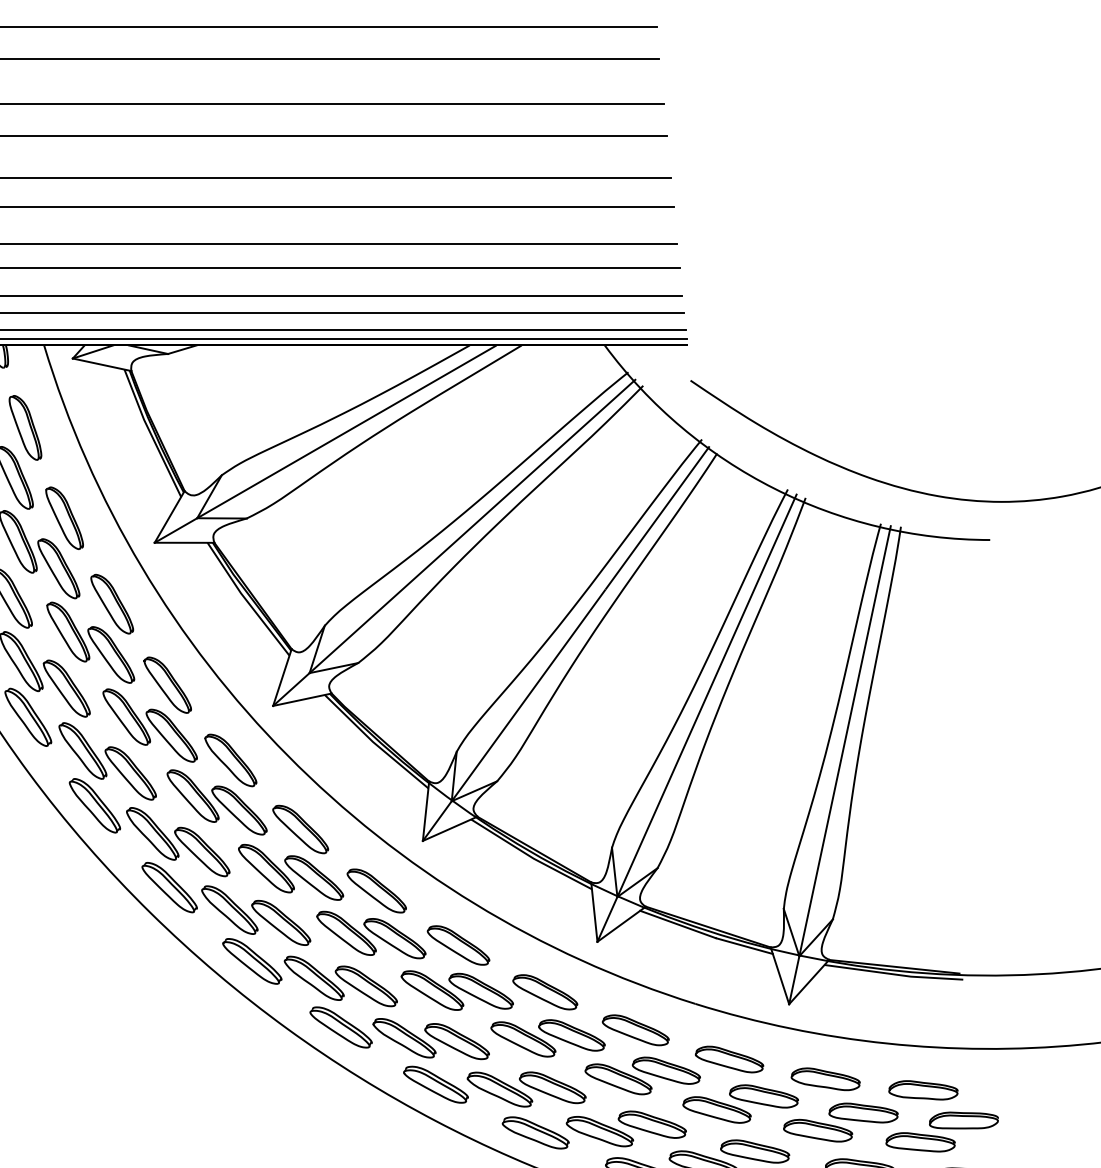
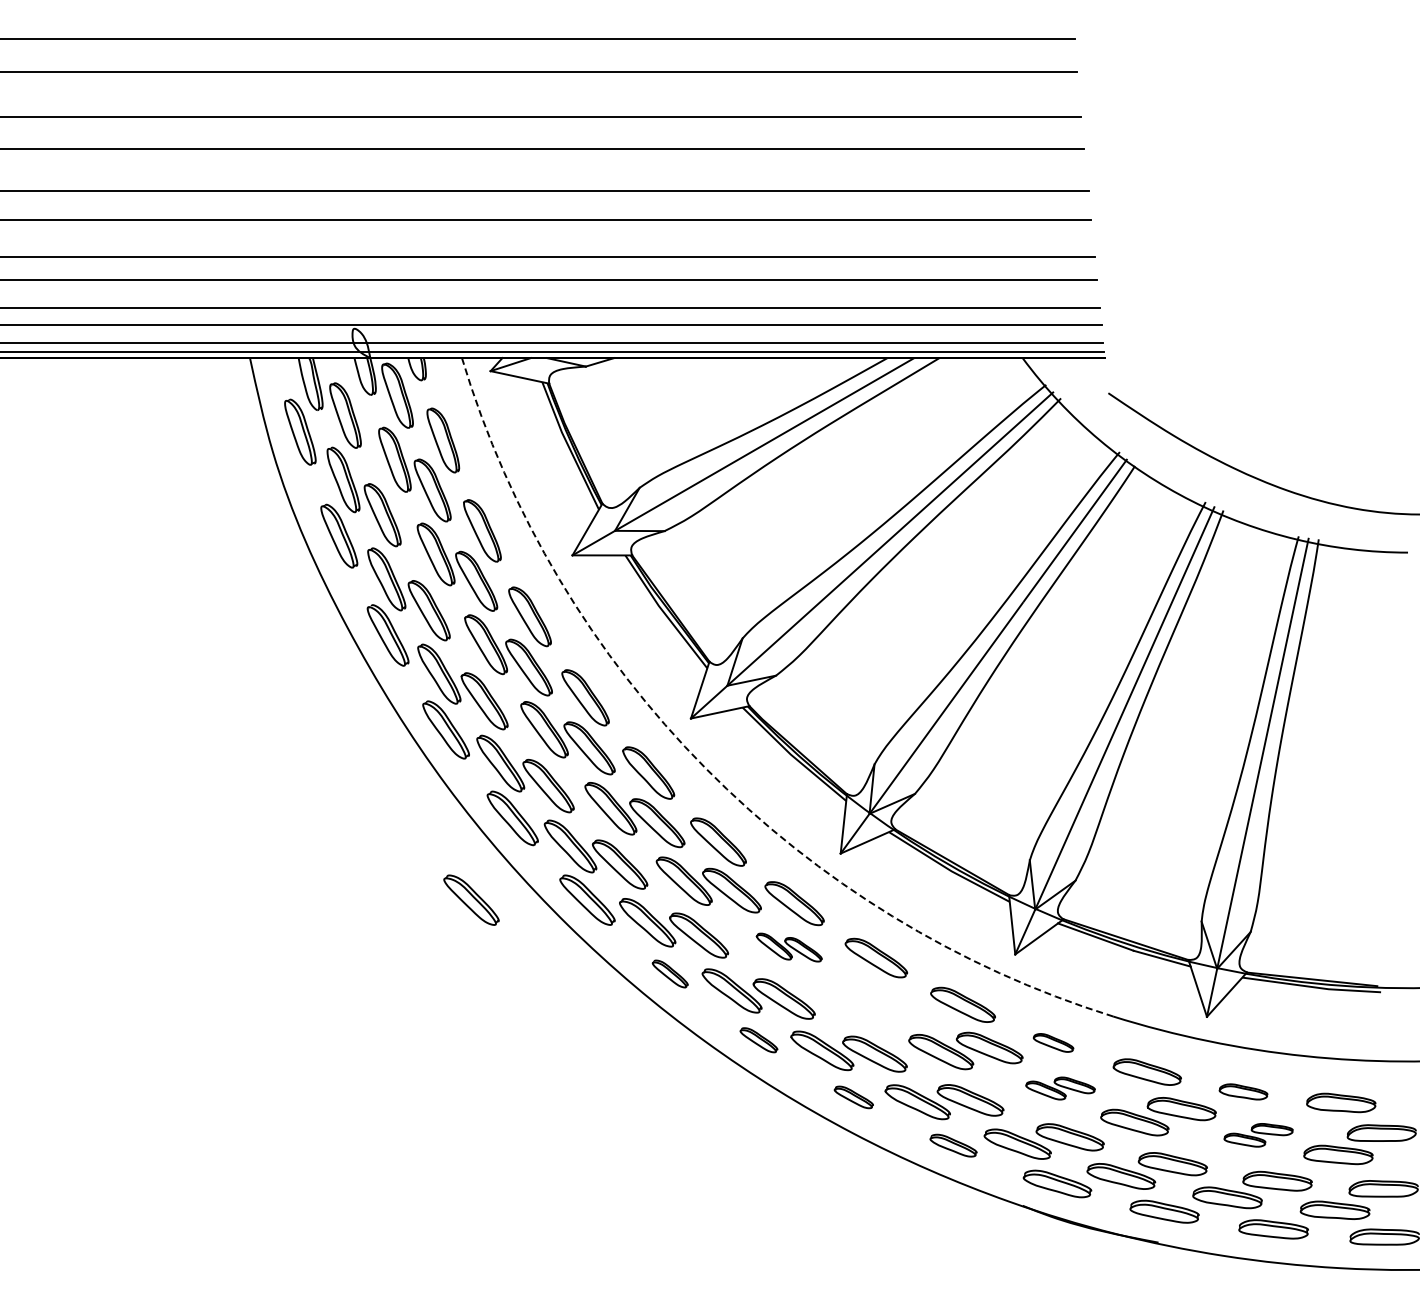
arc: (287, 755) -> (705, 768), solid -> dashed
part: (53, 886) -> (471, 899), added
part: (371, 934) -> (789, 947), size x0.6
part: (252, 960) -> (670, 973), size x0.6
part: (456, 989) -> (874, 1002), removed
part: (340, 1027) -> (758, 1040), size x0.6
part: (635, 1029) -> (1053, 1042), size x0.6
part: (642, 1075) -> (1060, 1088), size x0.6
part: (825, 1078) -> (1243, 1091), size x0.7
part: (435, 1084) -> (853, 1097), size x0.6
part: (840, 1122) -> (1258, 1135), size x0.6
part: (535, 1132) -> (953, 1145), size x0.7

